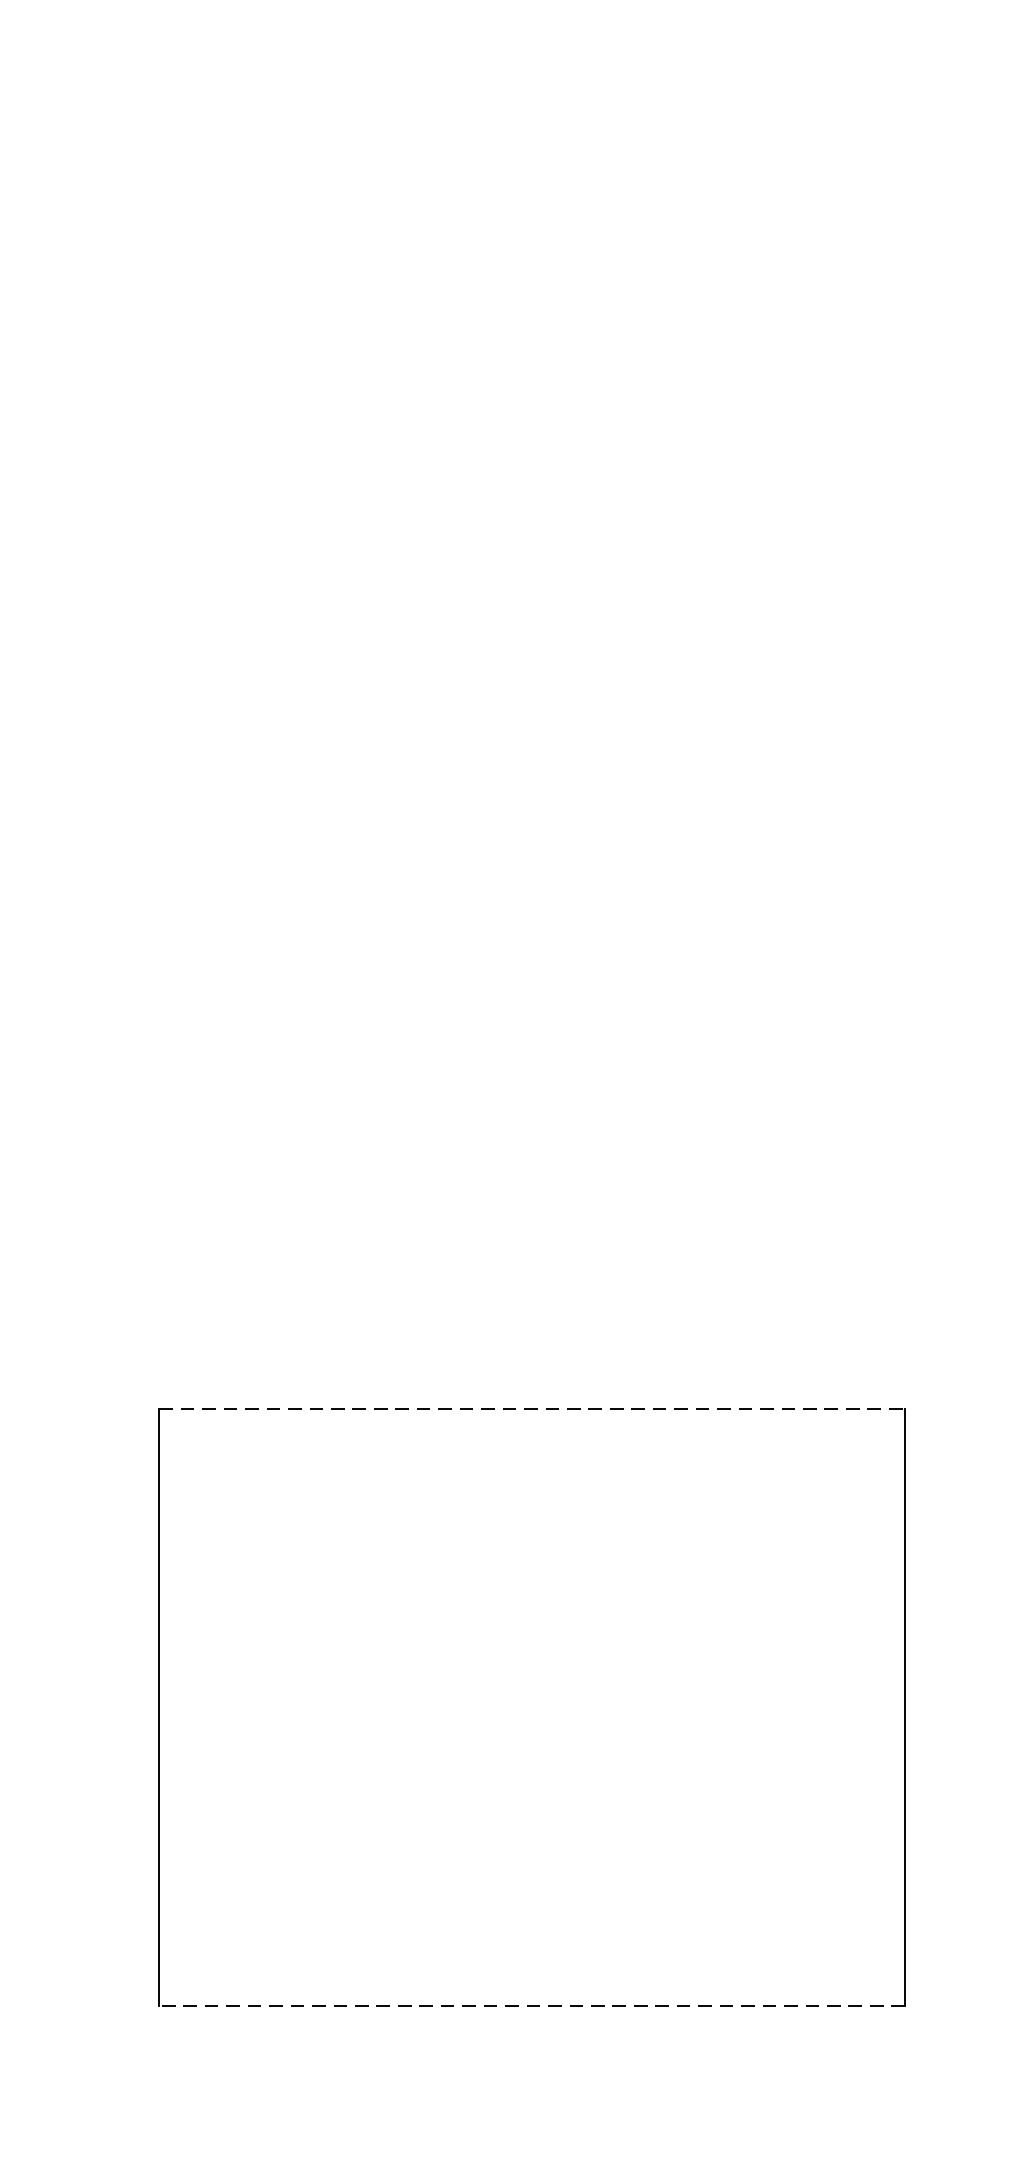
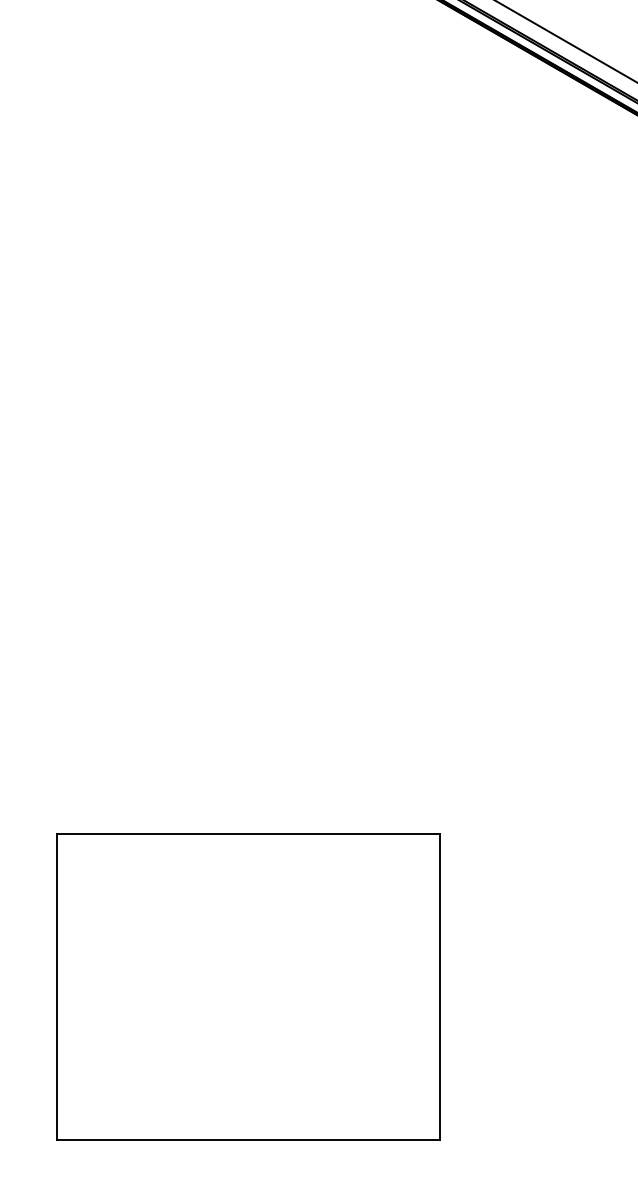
line: (532, 1408) -> (248, 833), dashed -> solid
line: (530, 2005) -> (247, 1139), dashed -> solid

